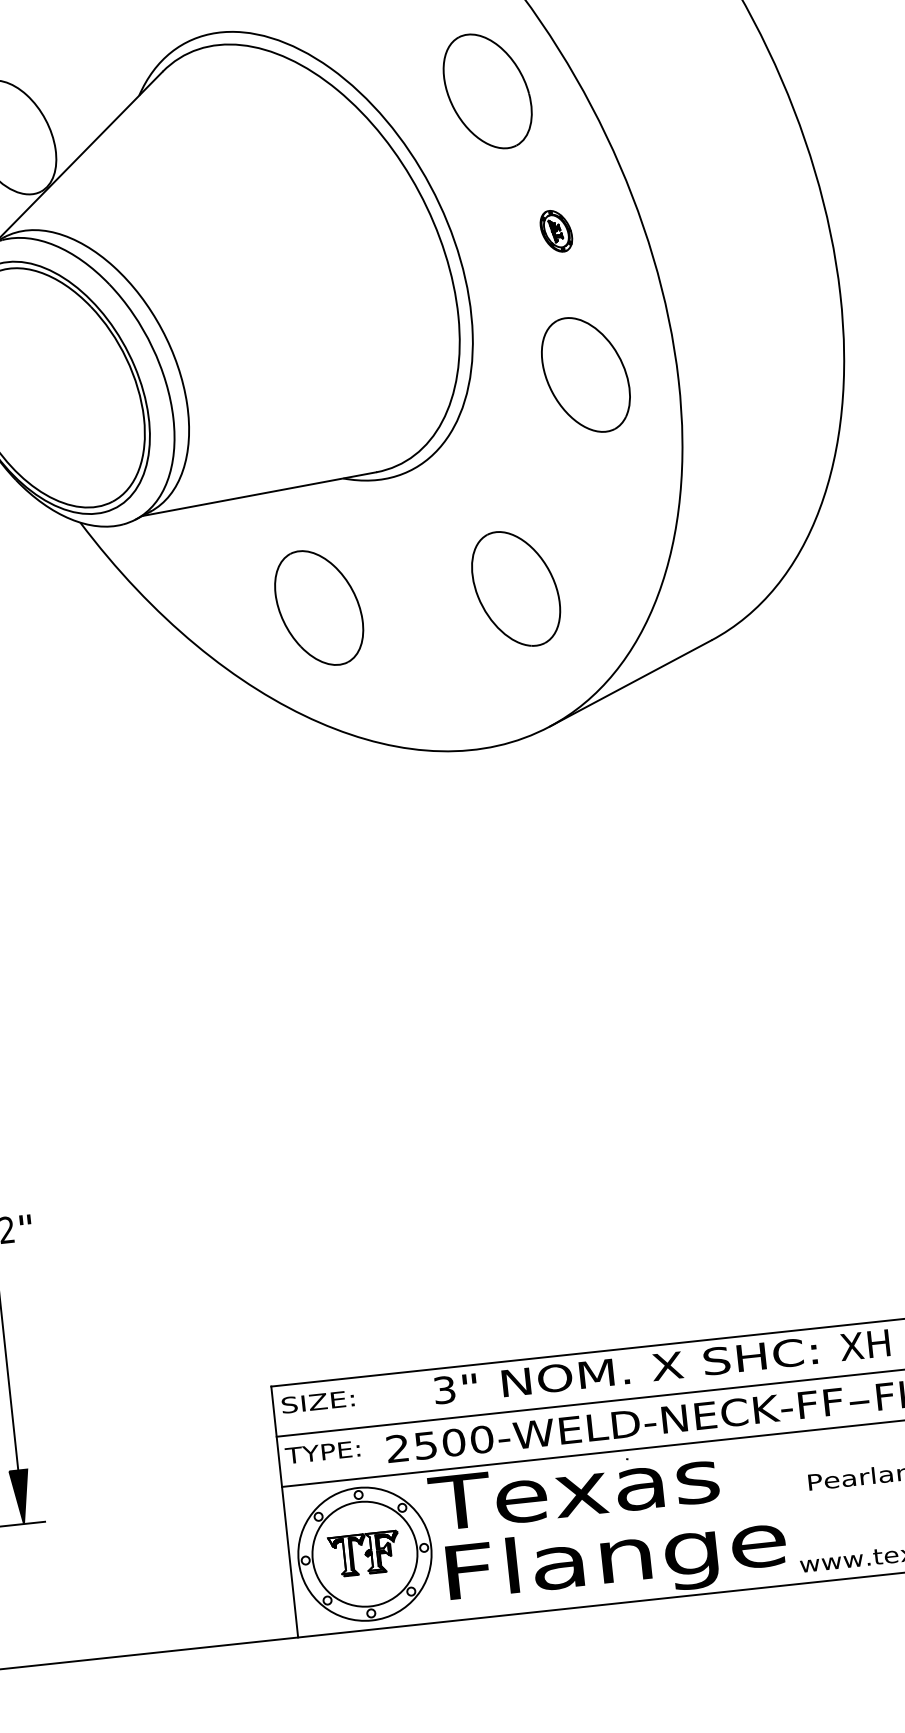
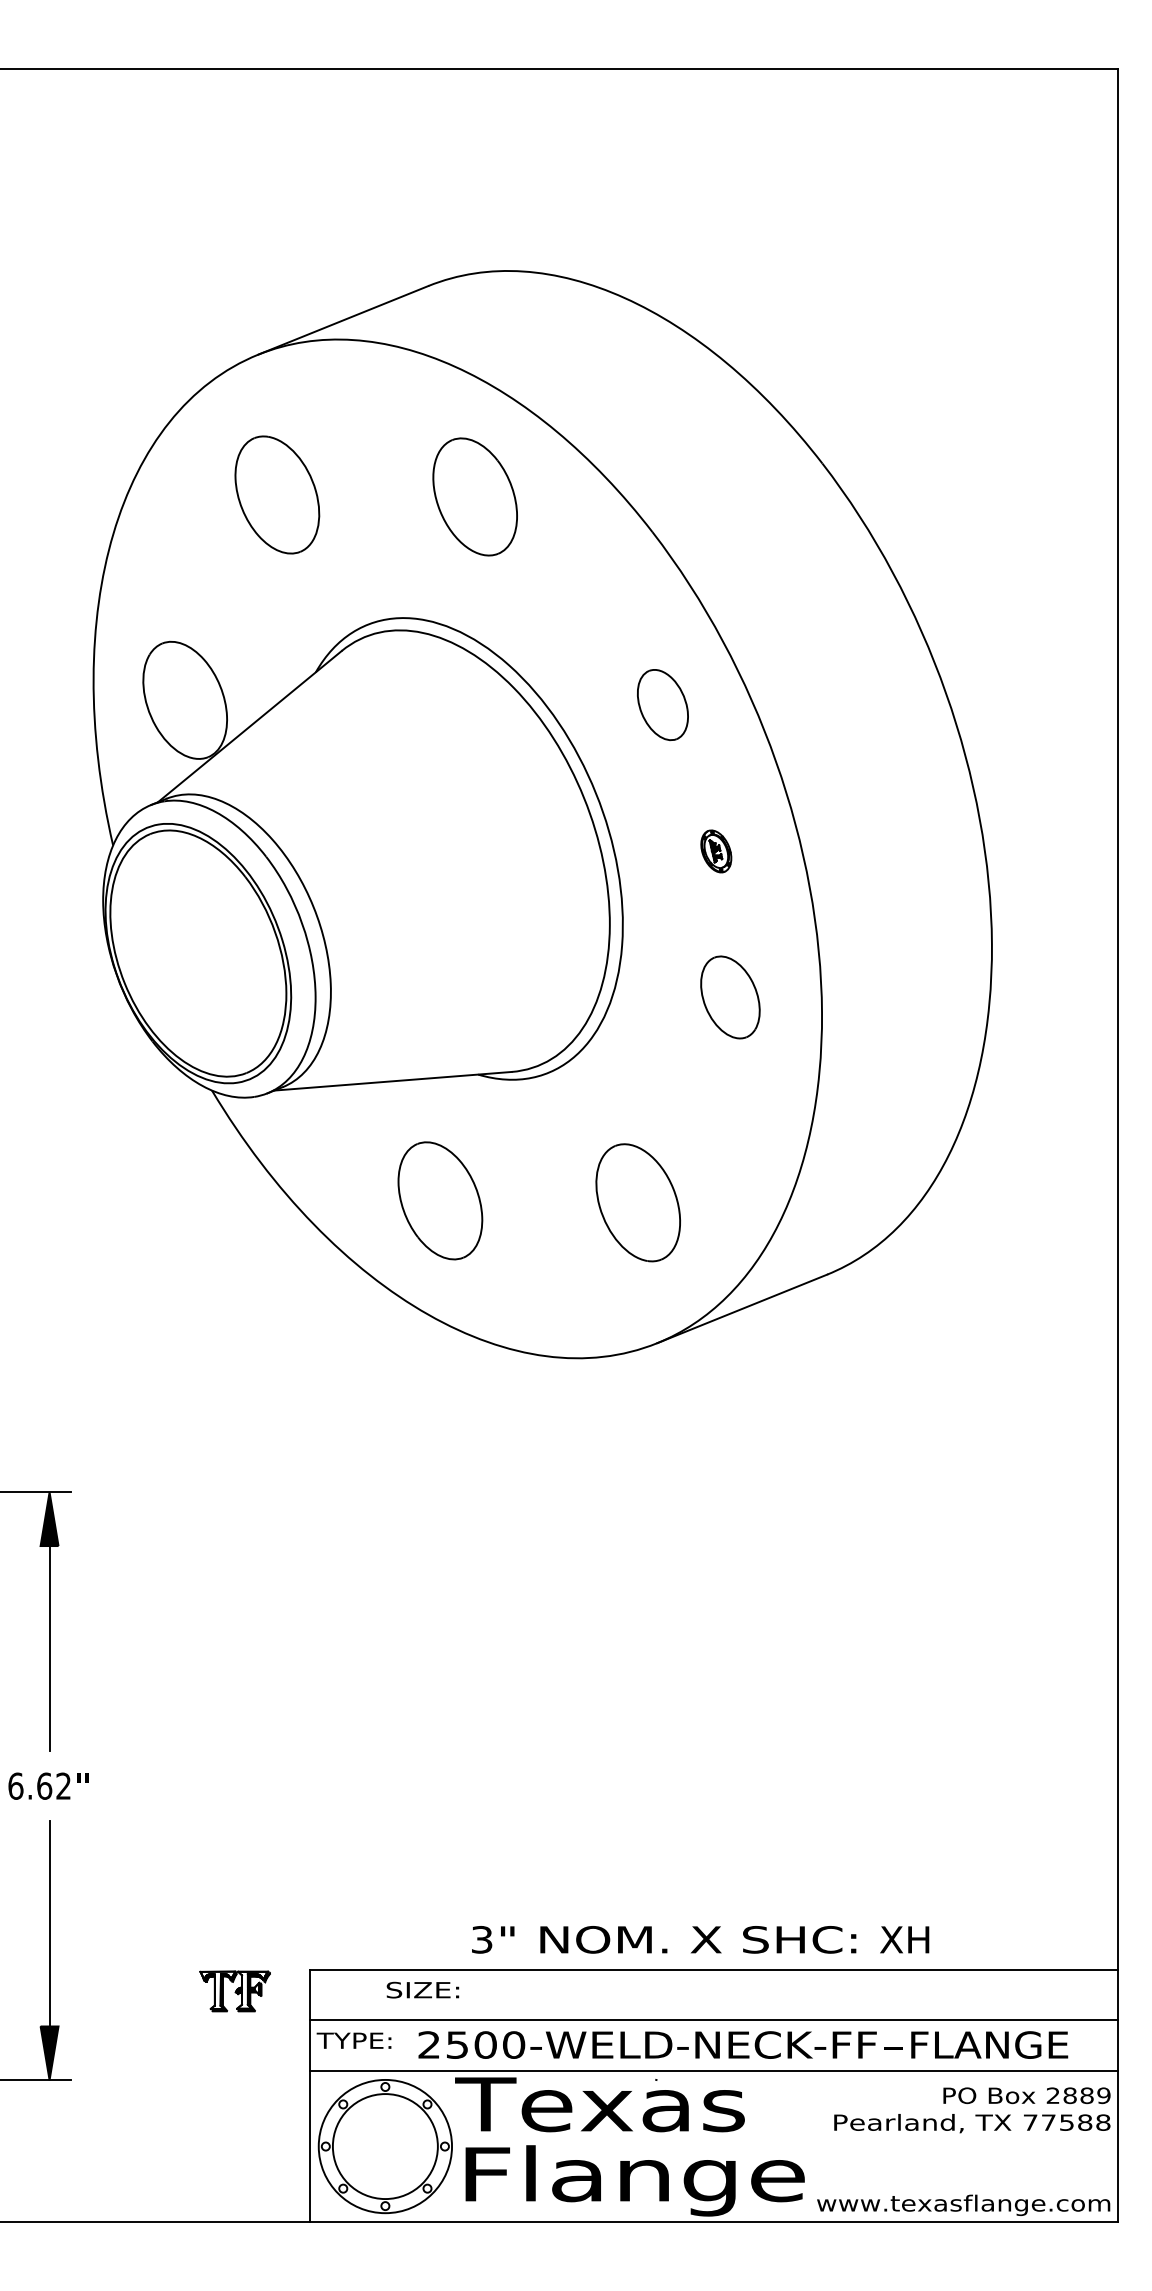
part: (487, 90) -> (662, 704), size x0.6
part: (586, 374) -> (730, 997), size x0.7
text: (661, 1366) -> (700, 1939), moved
text: (317, 1401) -> (422, 1989), moved
part: (364, 1554) -> (234, 1991), moved

